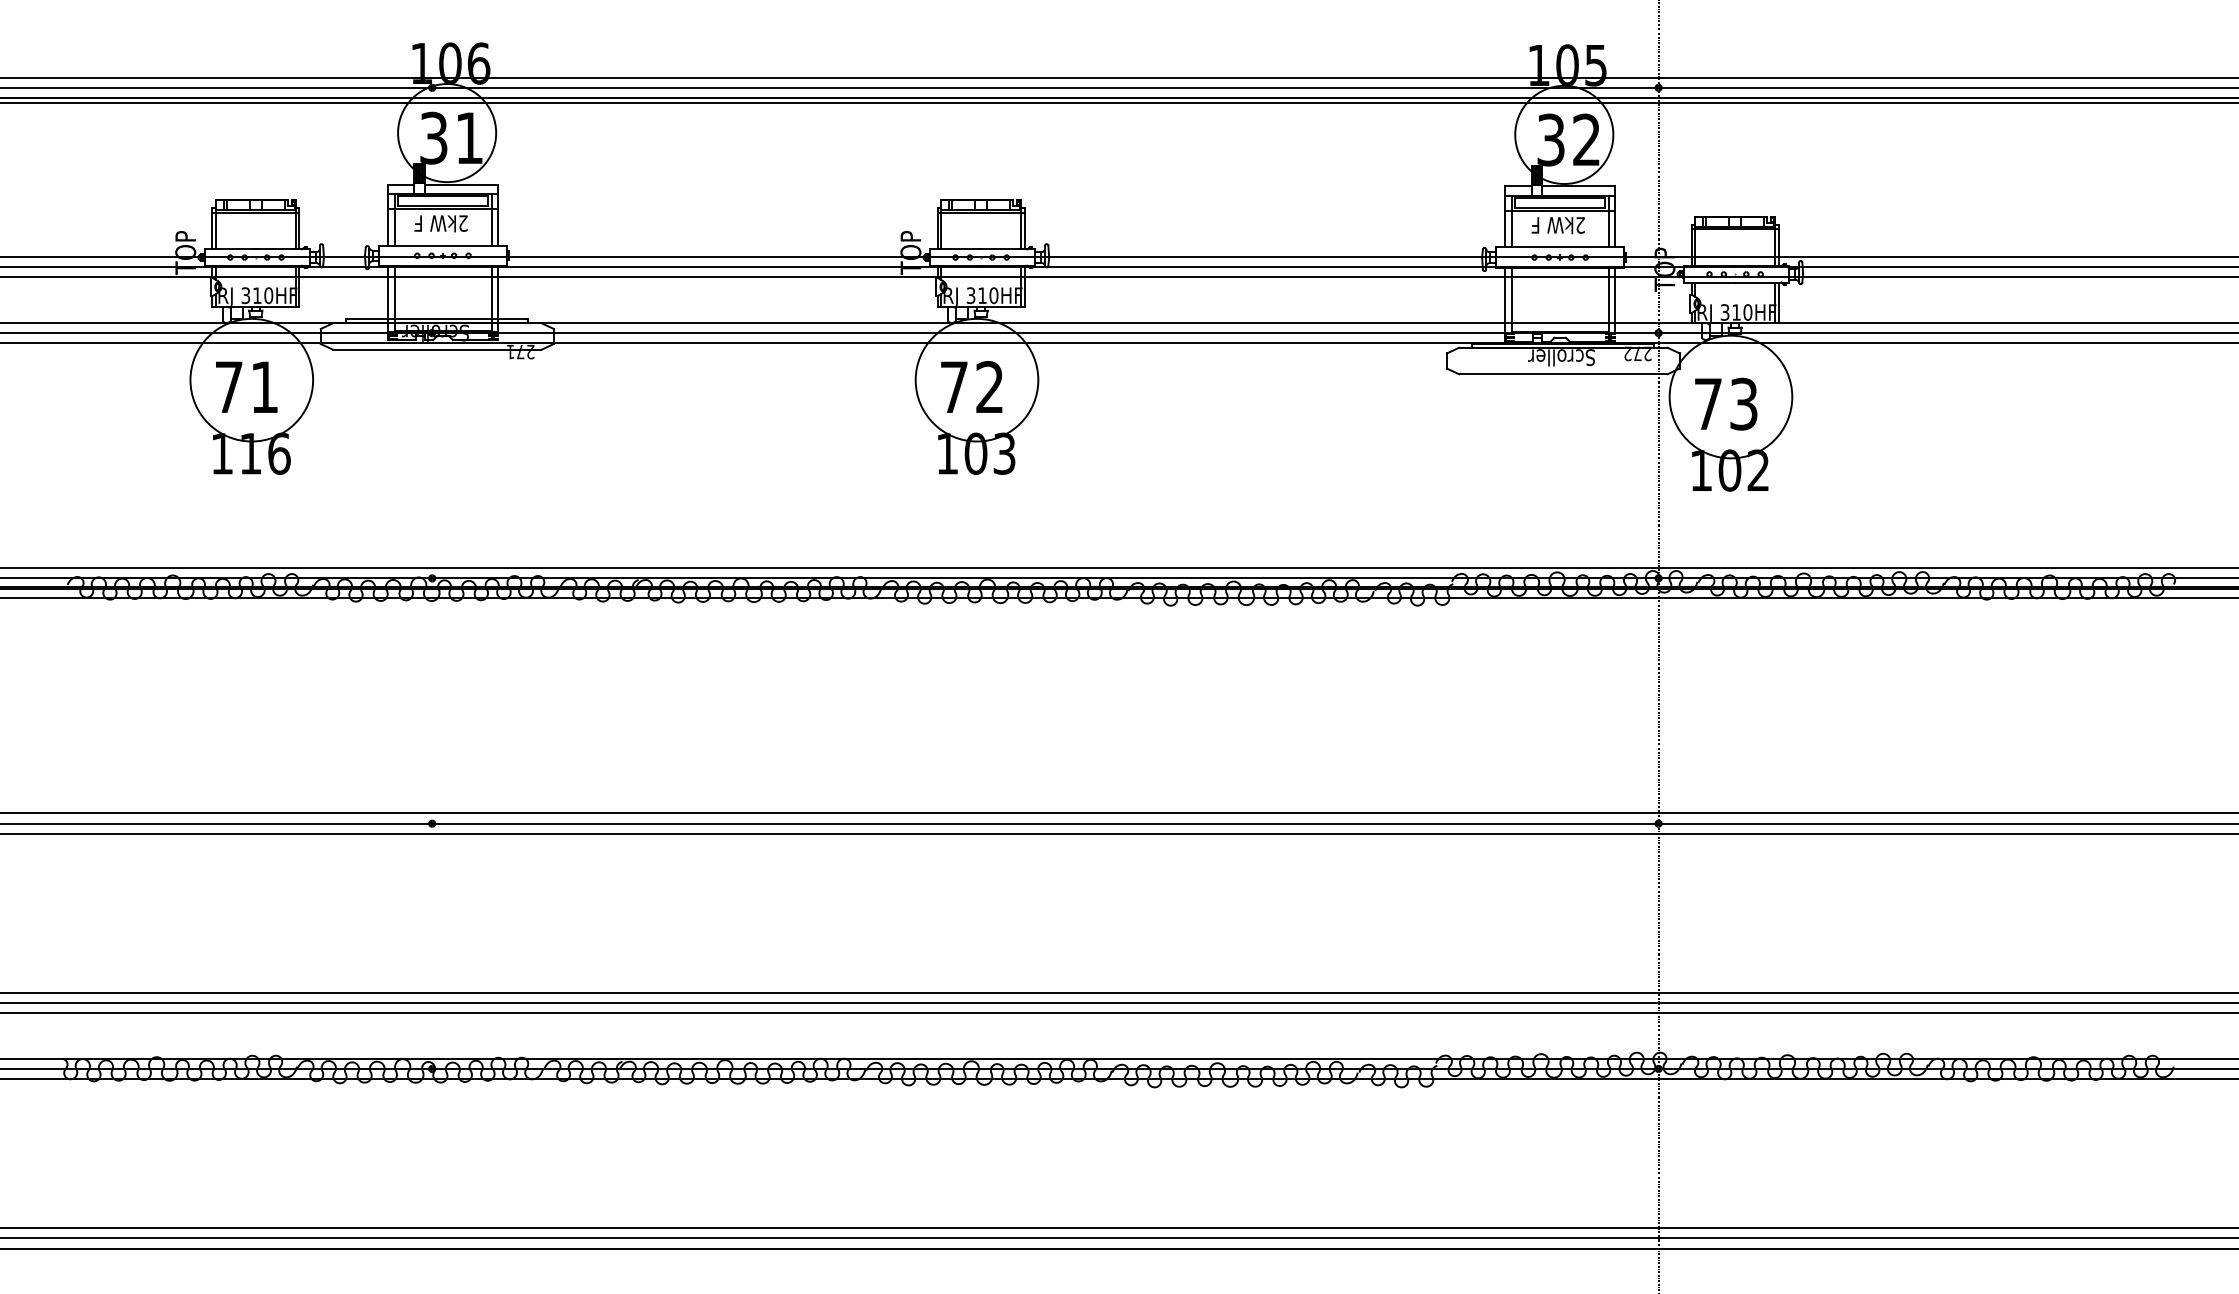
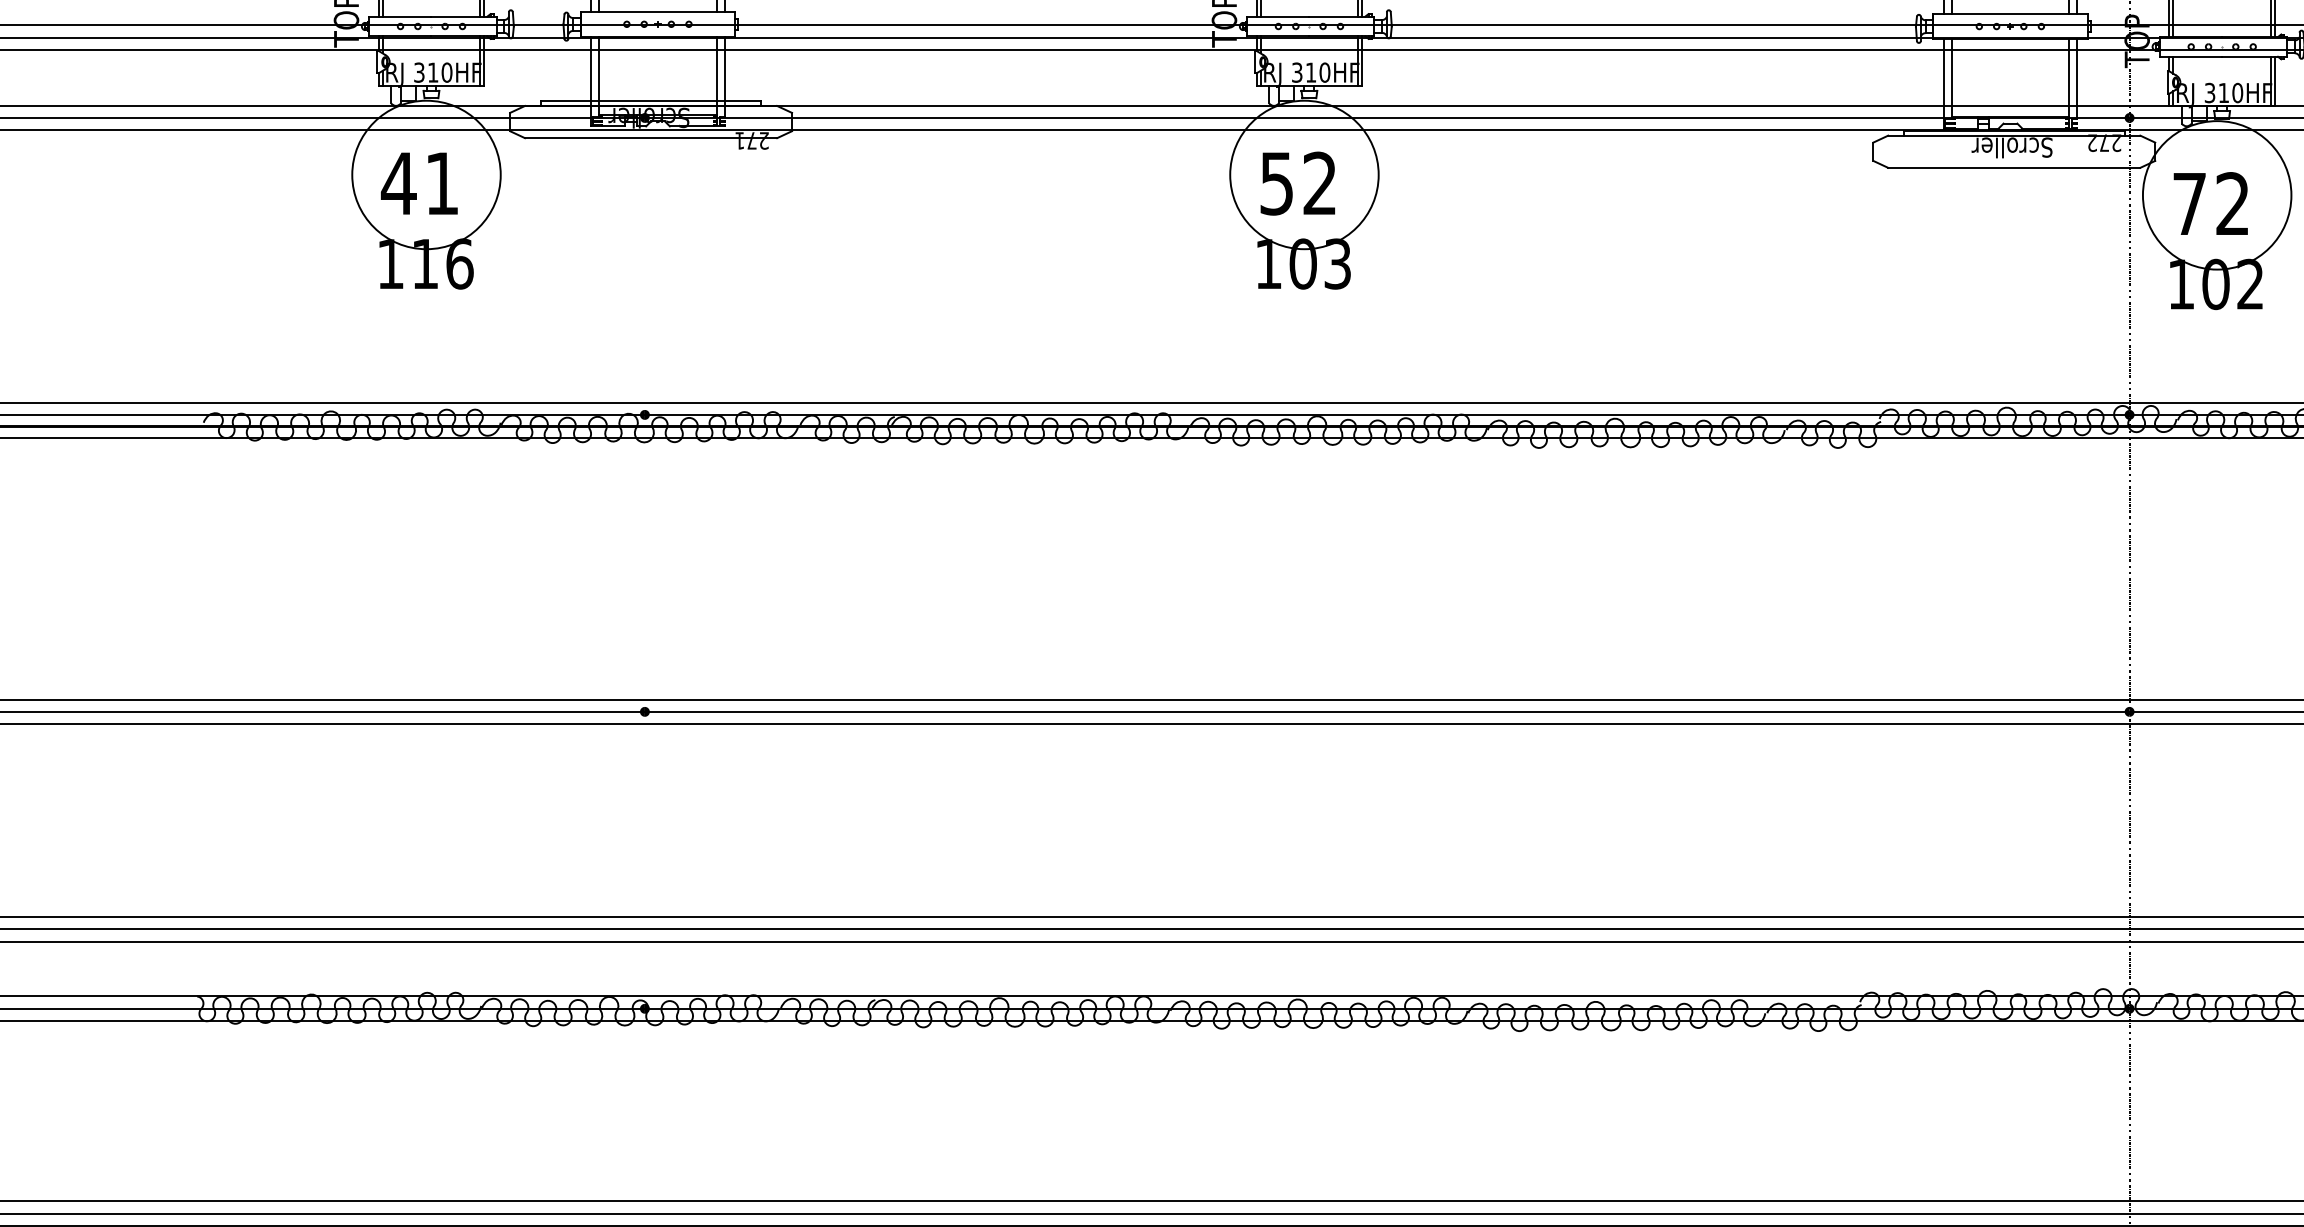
text: (228, 386) -> (398, 182), 71 -> 41
text: (953, 387) -> (1275, 183), 72 -> 52
text: (1743, 404) -> (2232, 204), 73 -> 72

